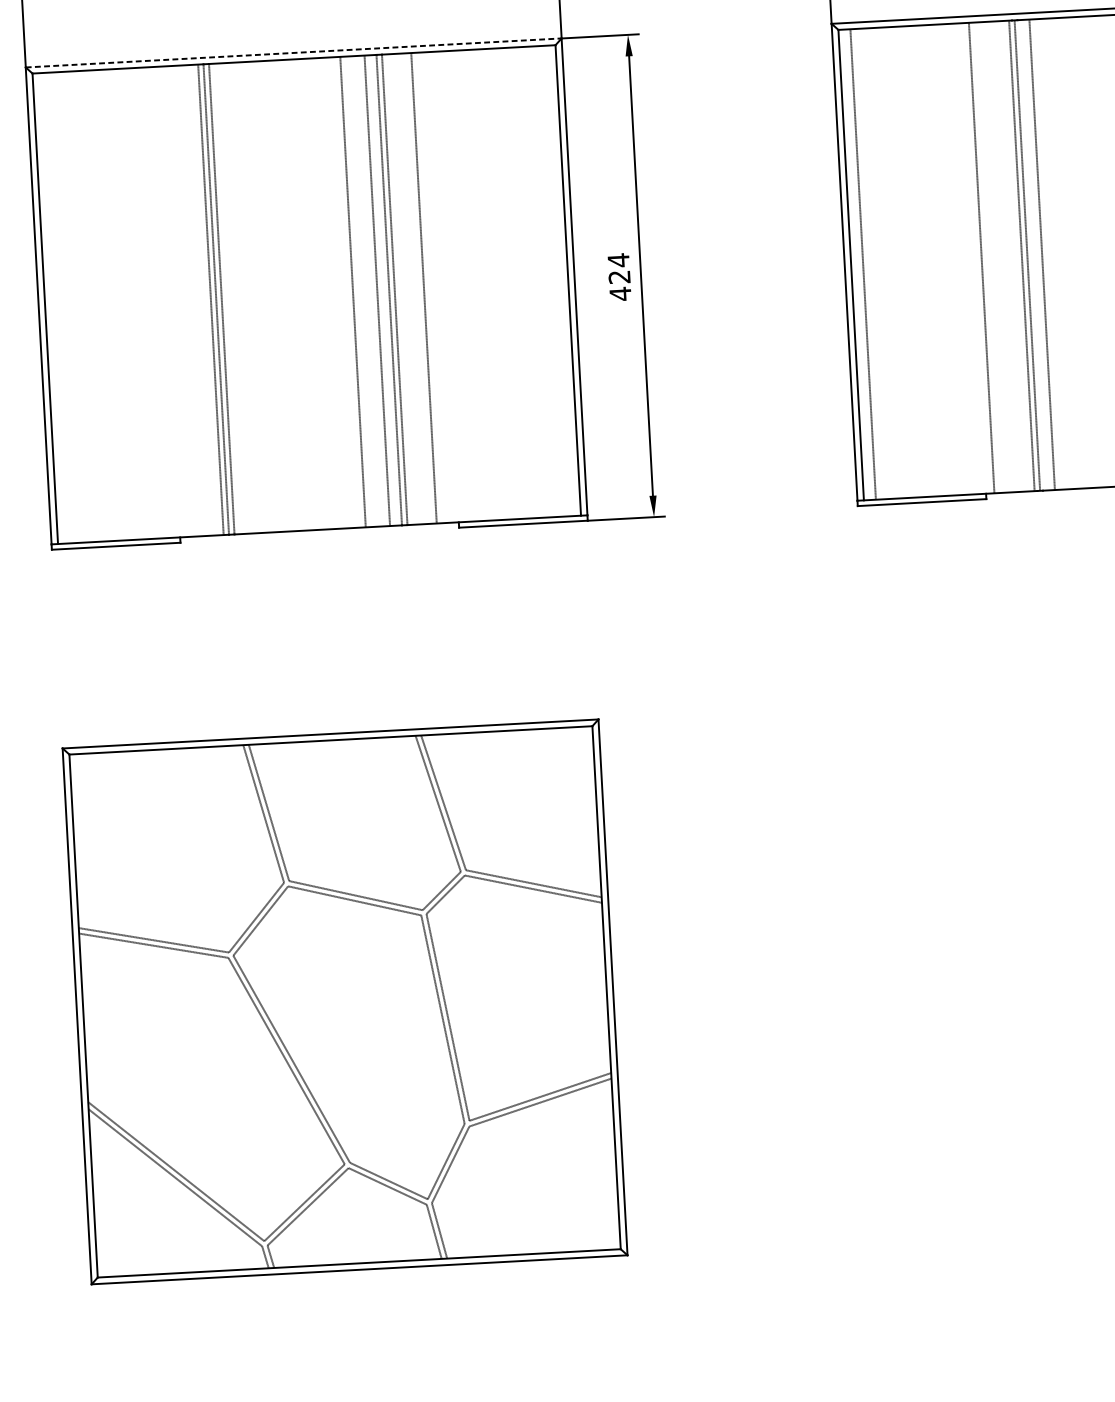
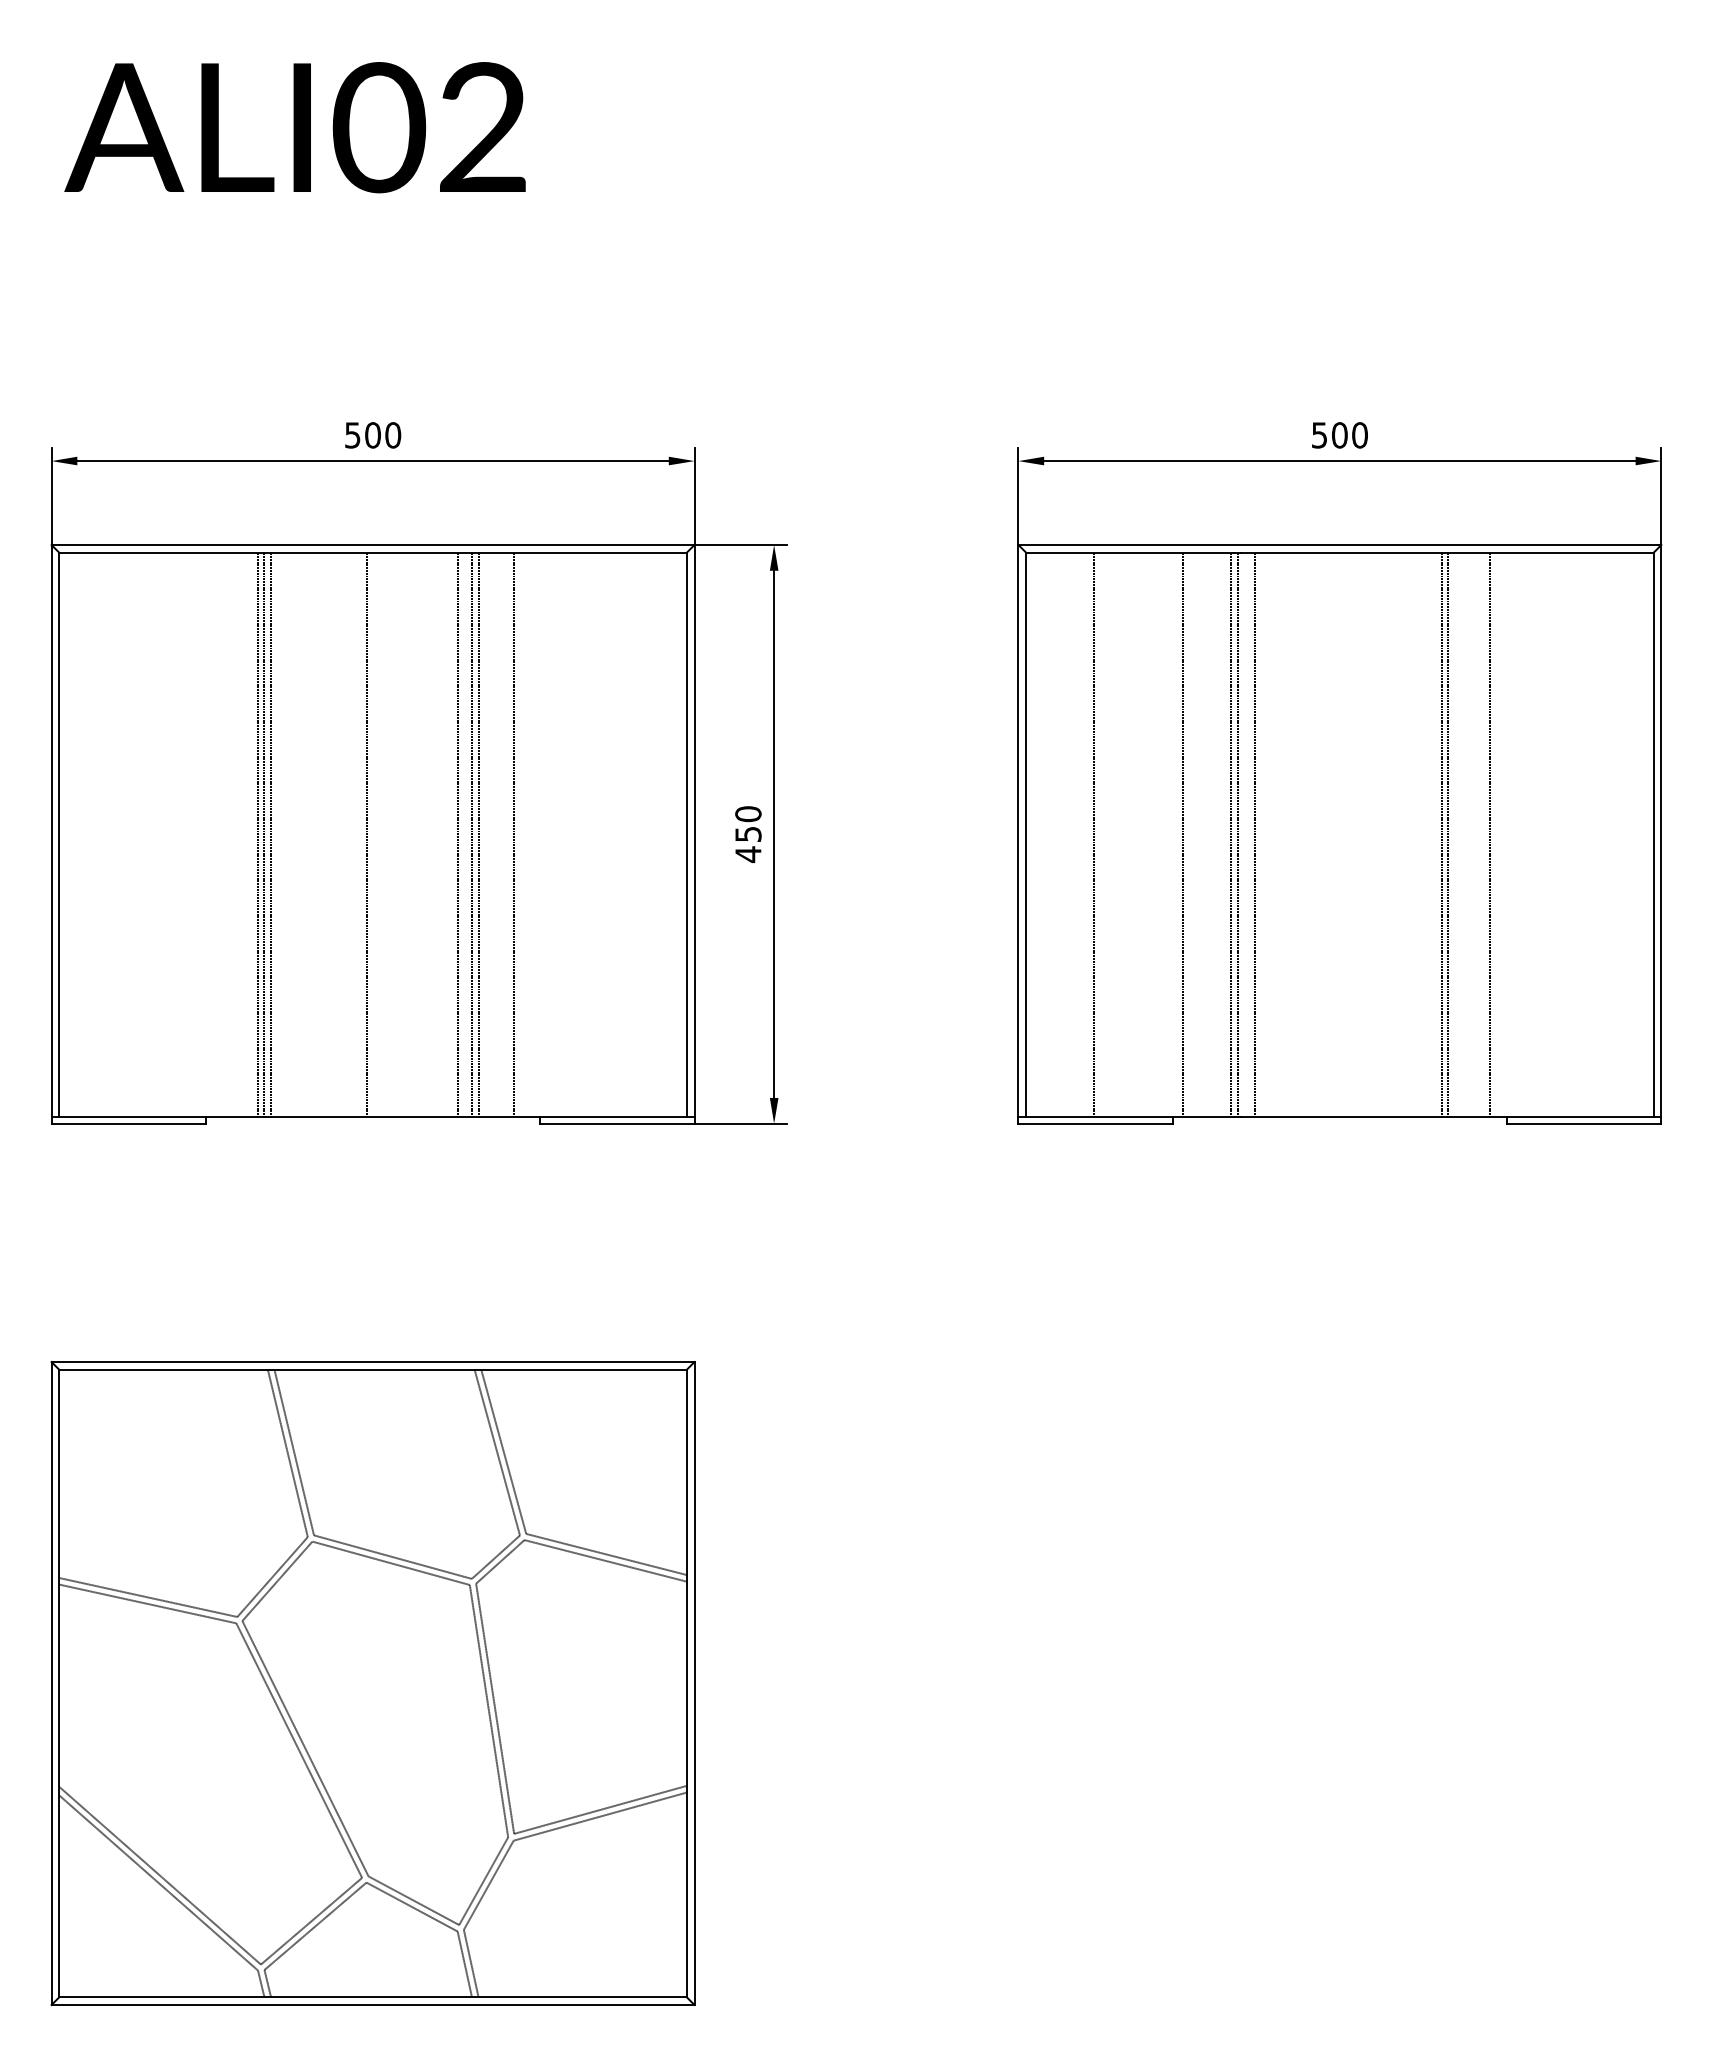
line: (294, 53) -> (373, 545), dashed -> solid
line: (863, 264) -> (1093, 834), moved
text: (619, 268) -> (748, 823), 424 -> 450
line: (352, 291) -> (366, 834), moved

